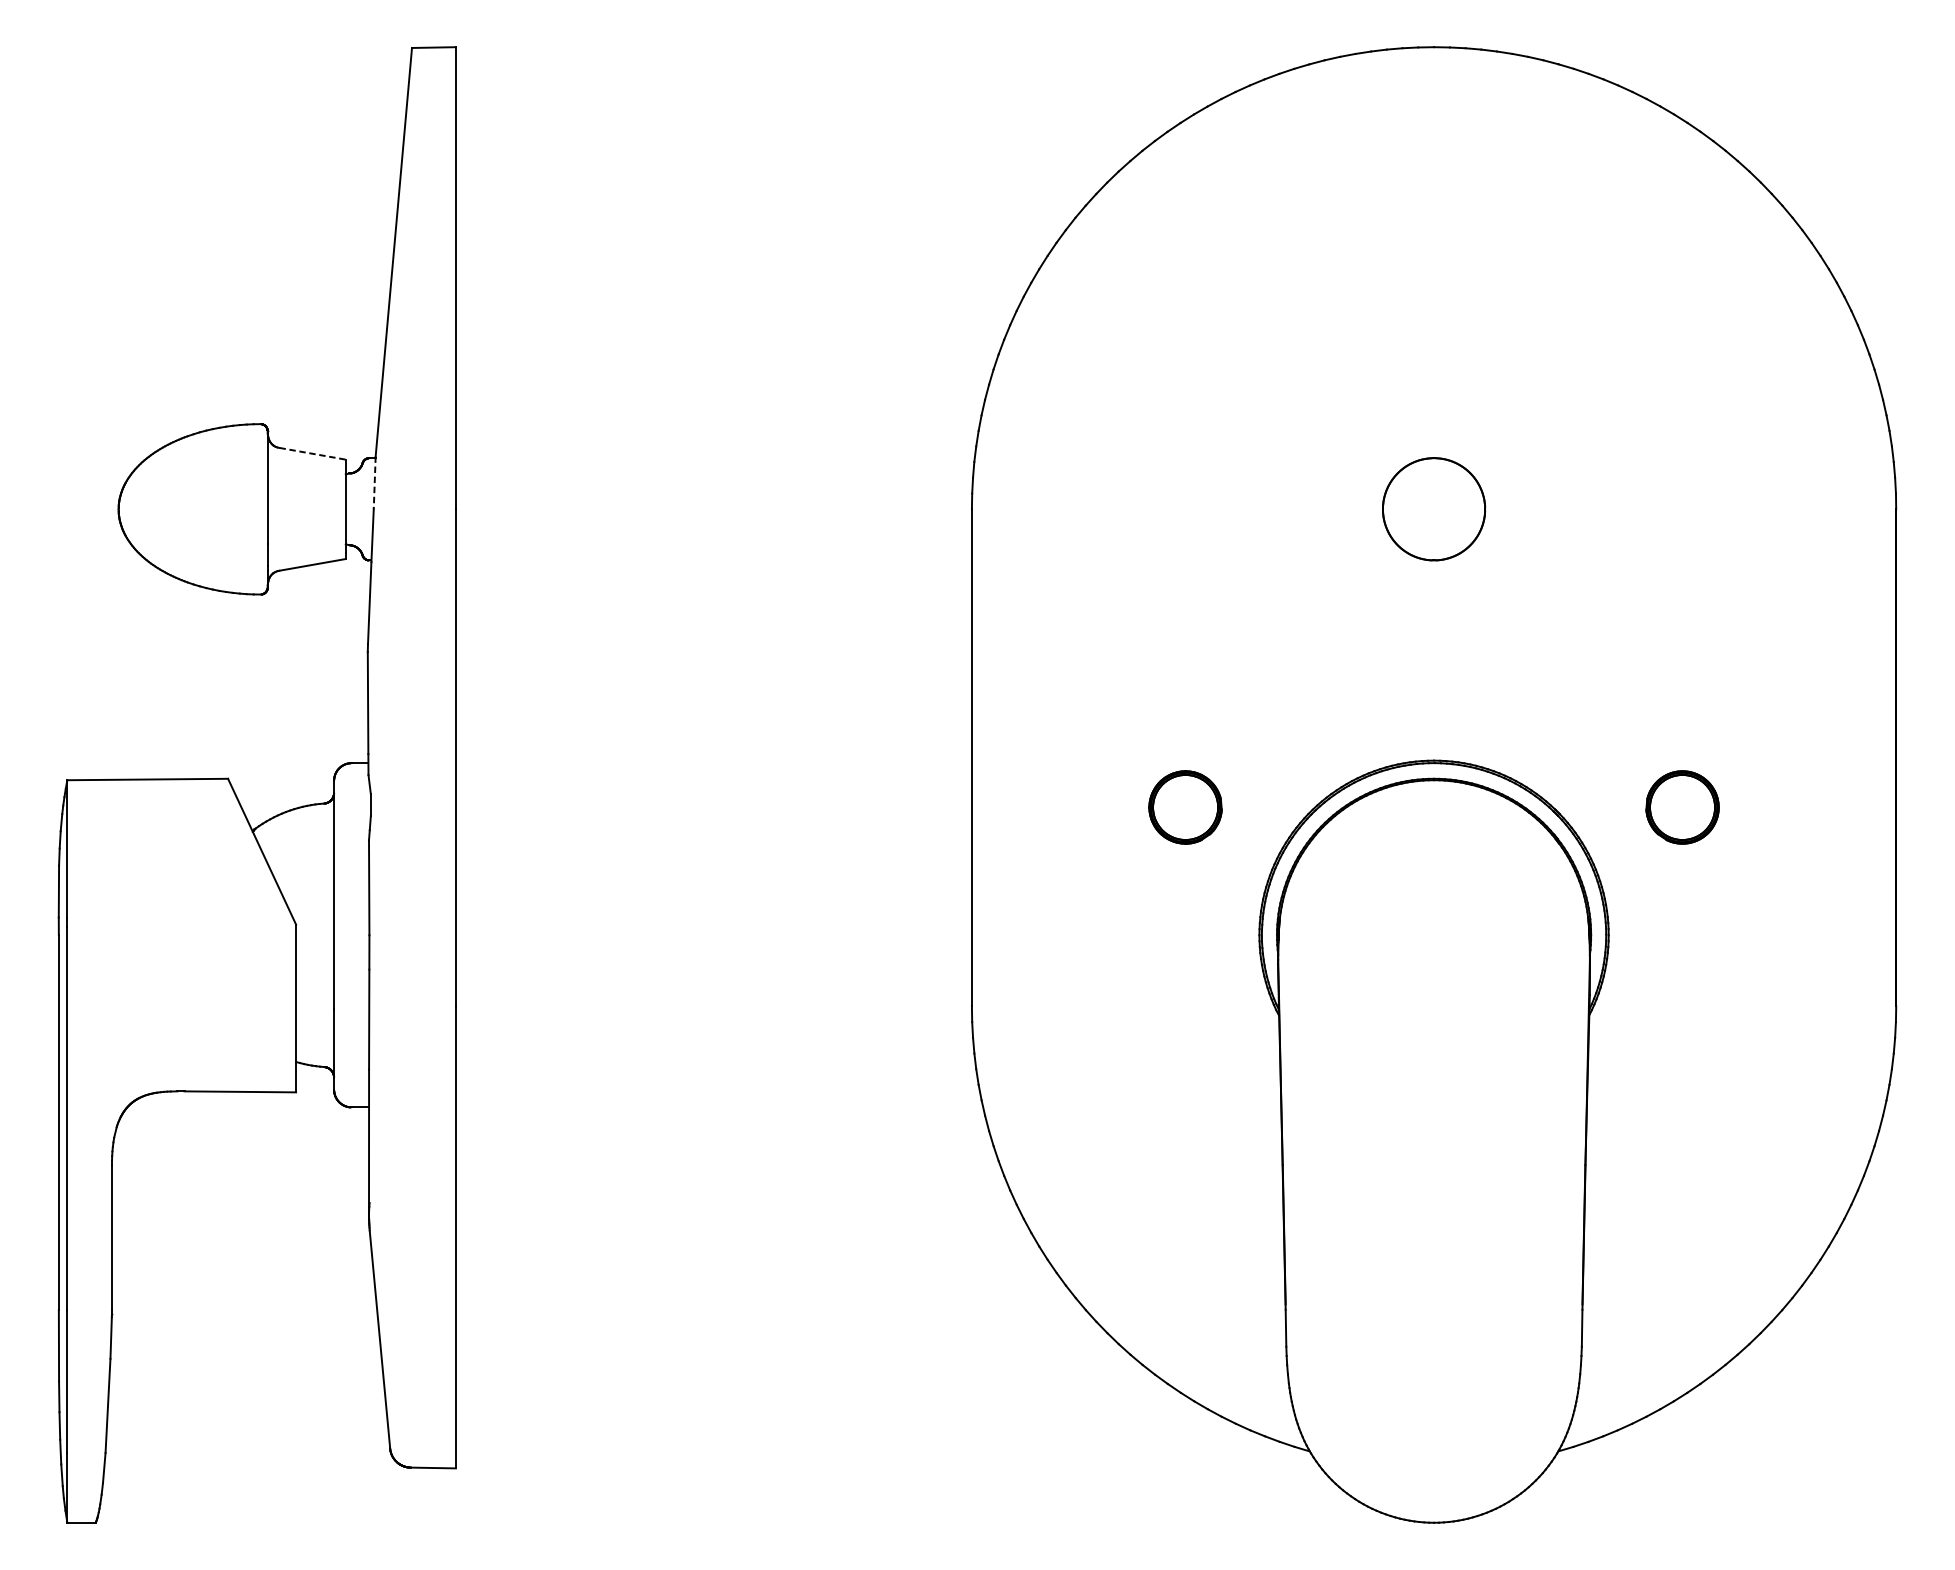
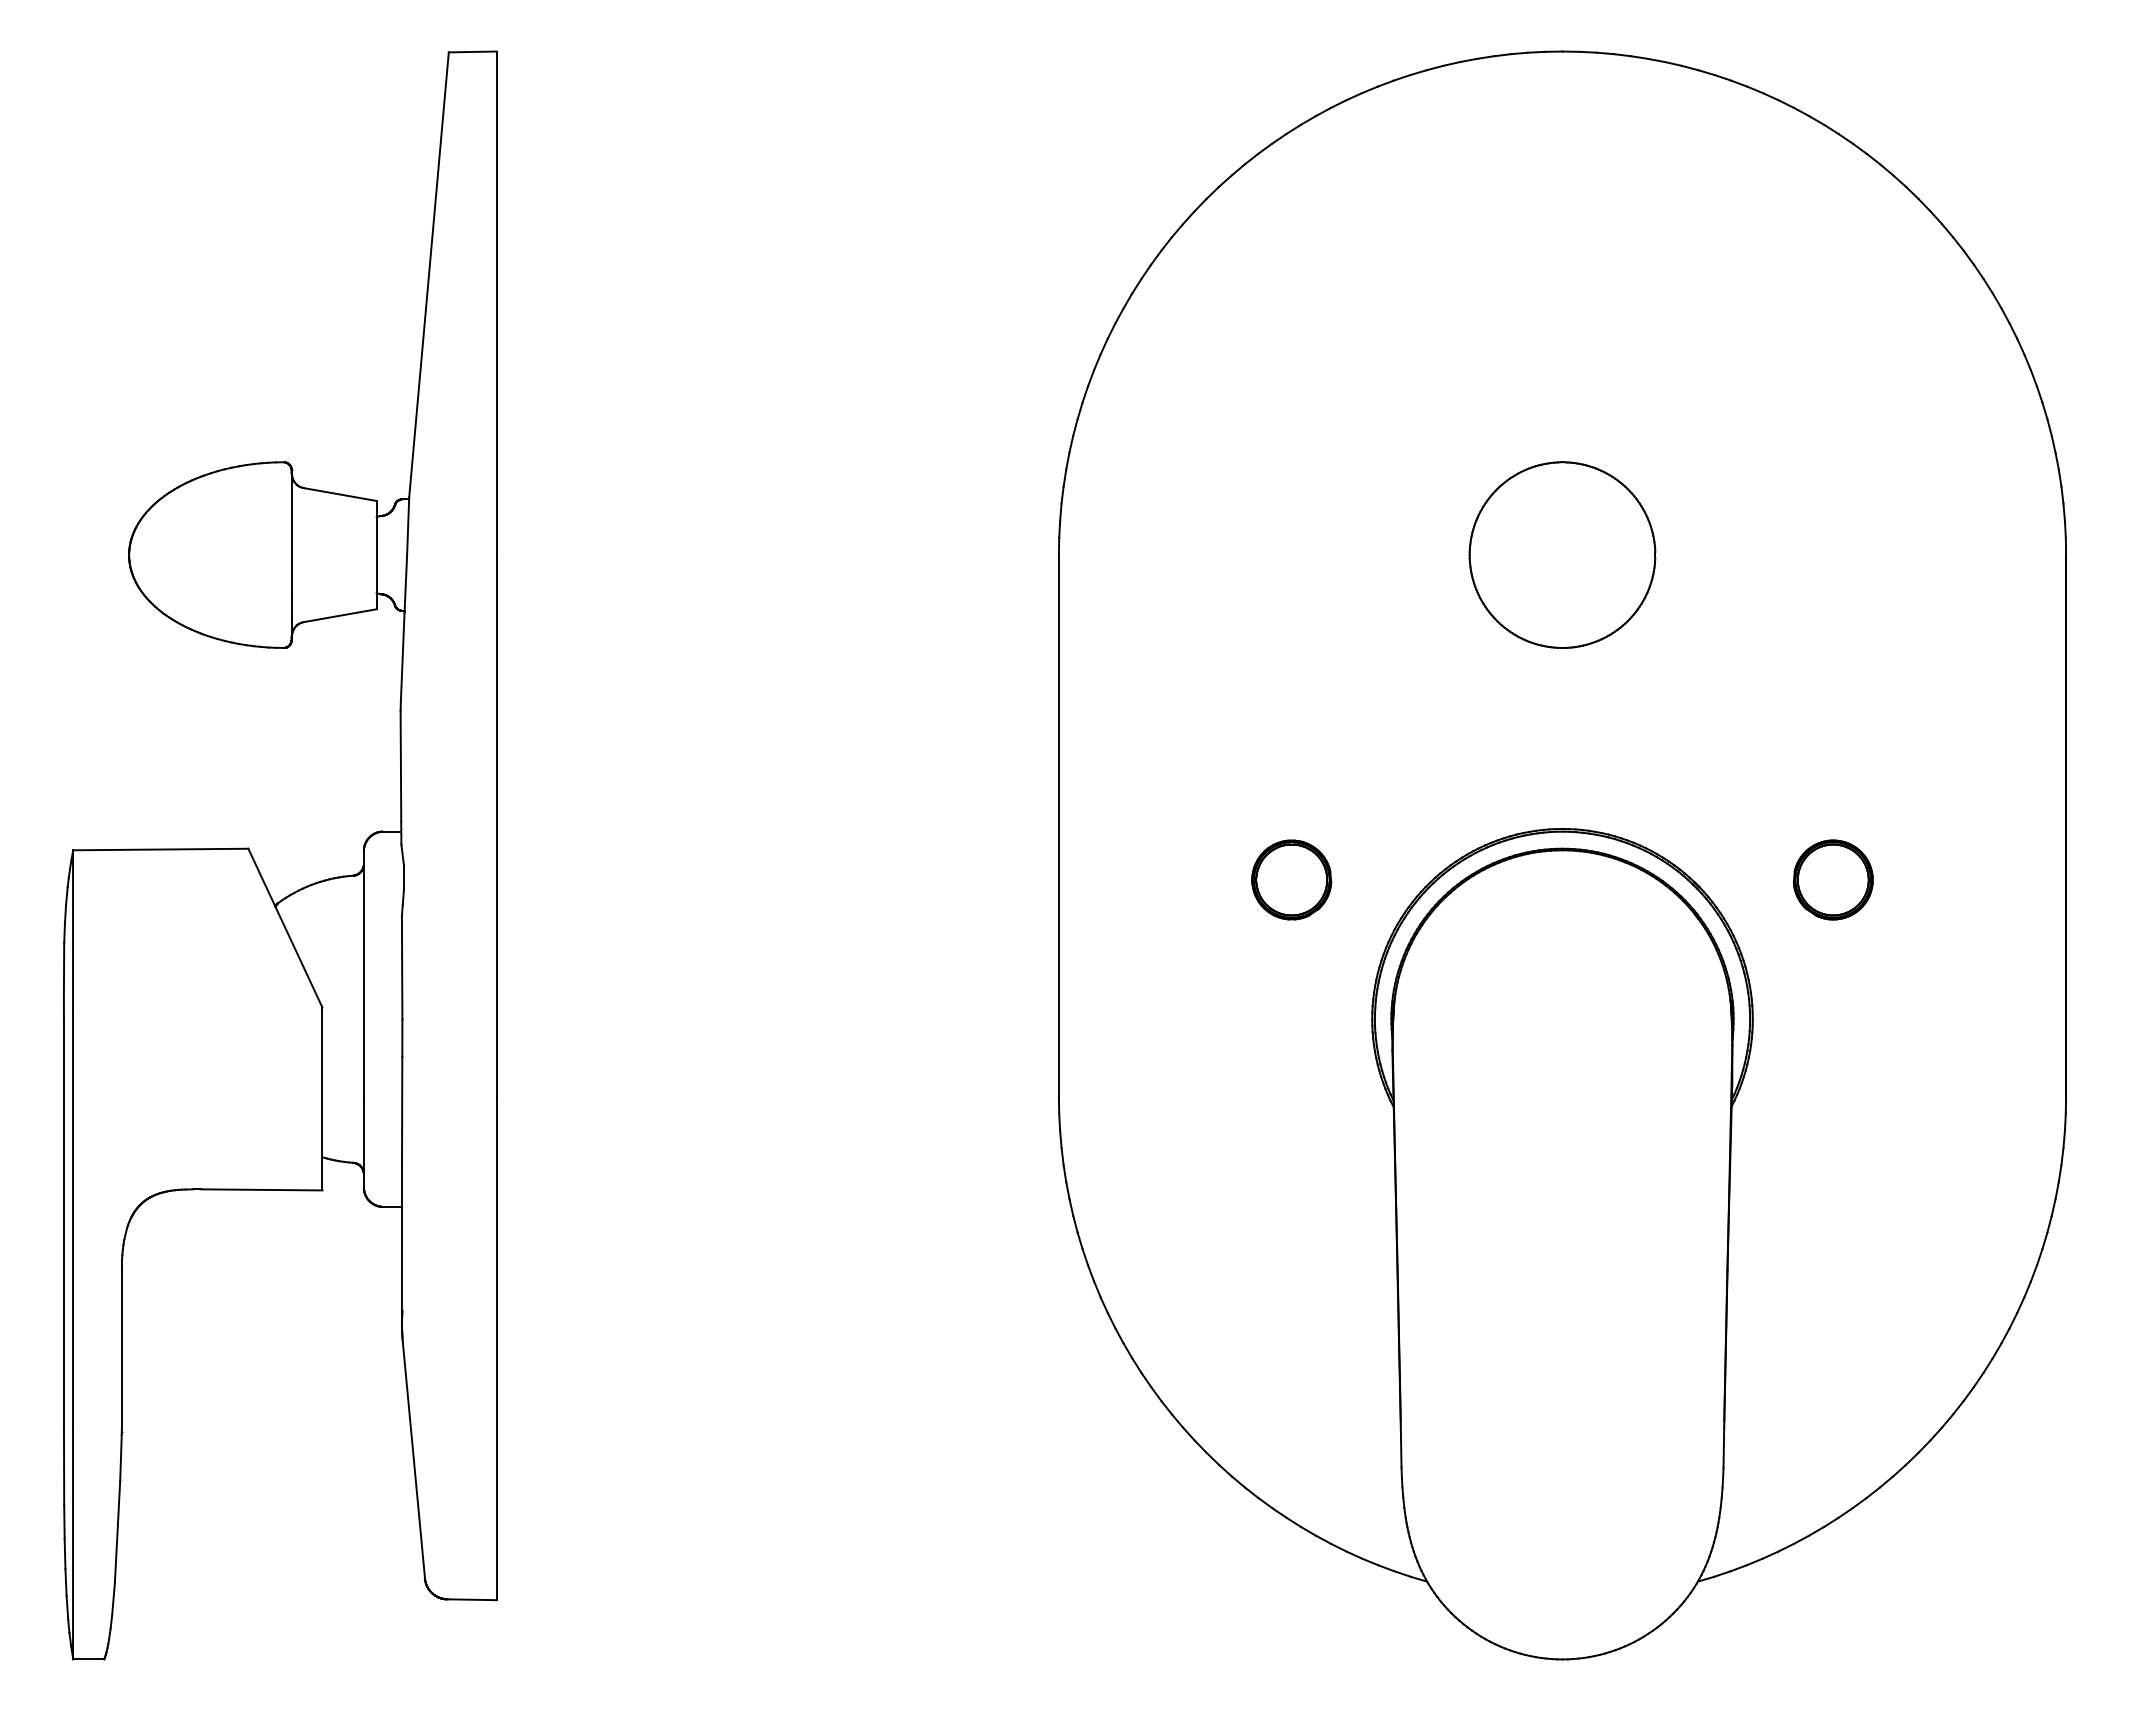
line: (312, 453) -> (340, 494), dashed -> solid
line: (375, 483) -> (408, 526), dashed -> solid
part: (1434, 508) -> (1562, 554), size x1.67

